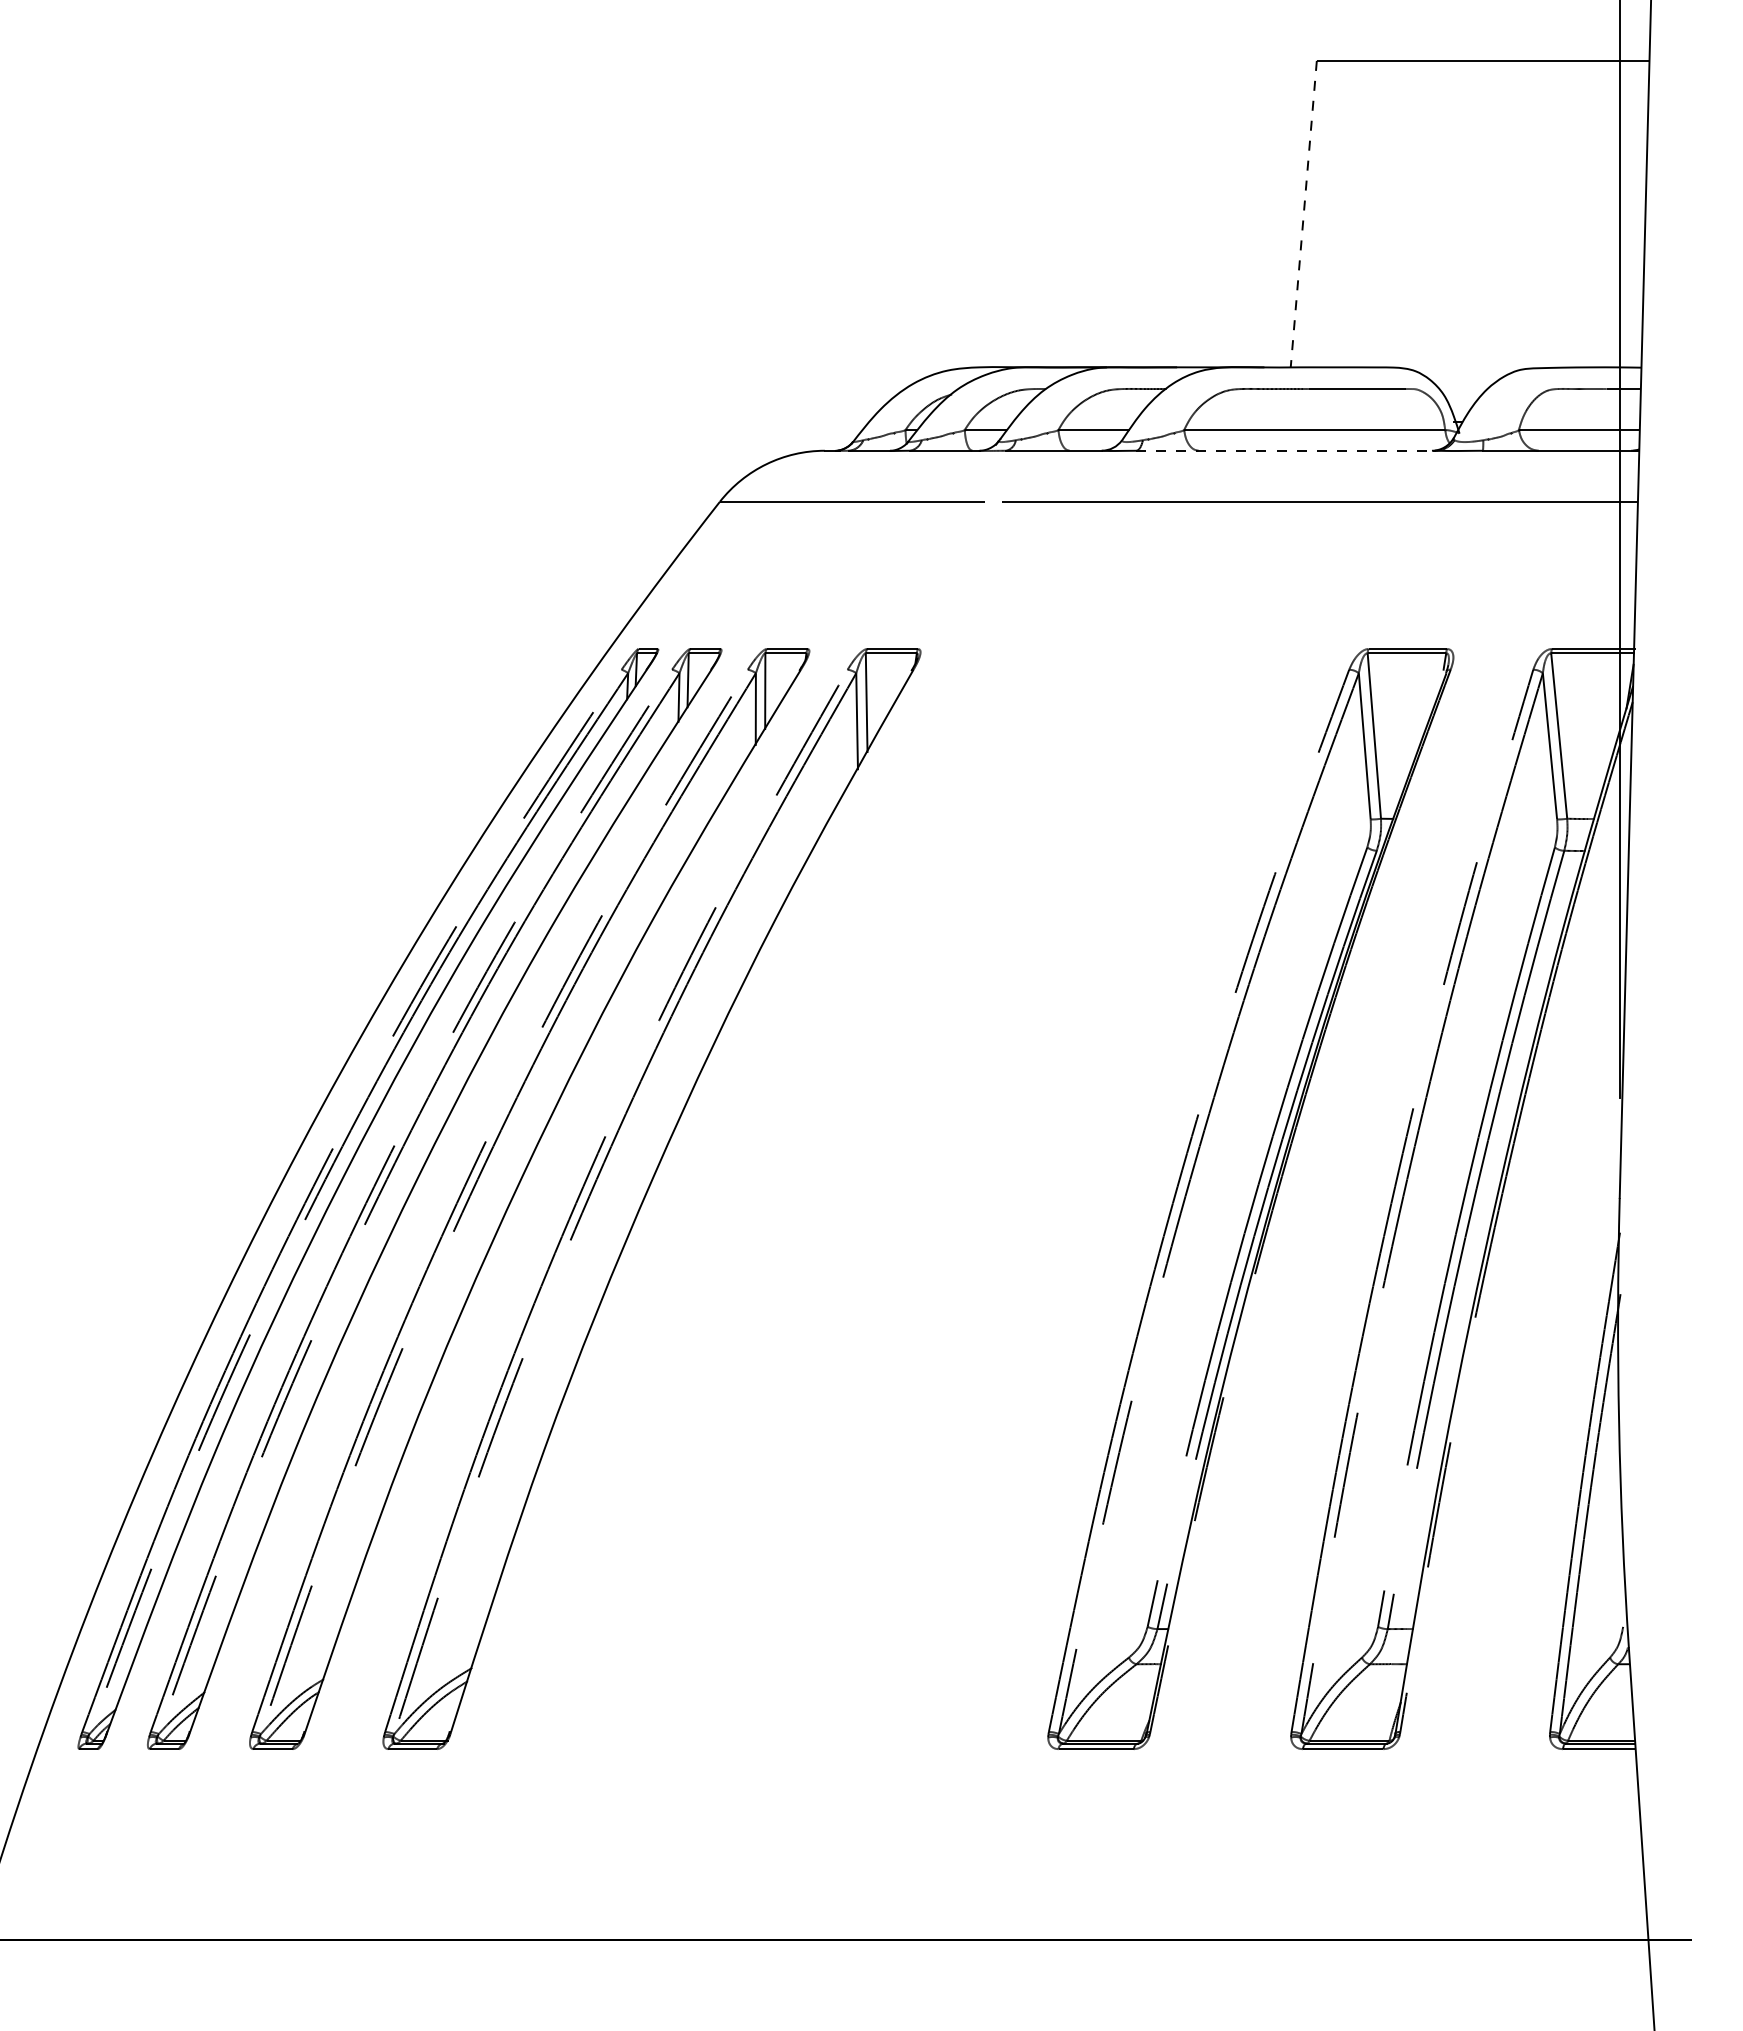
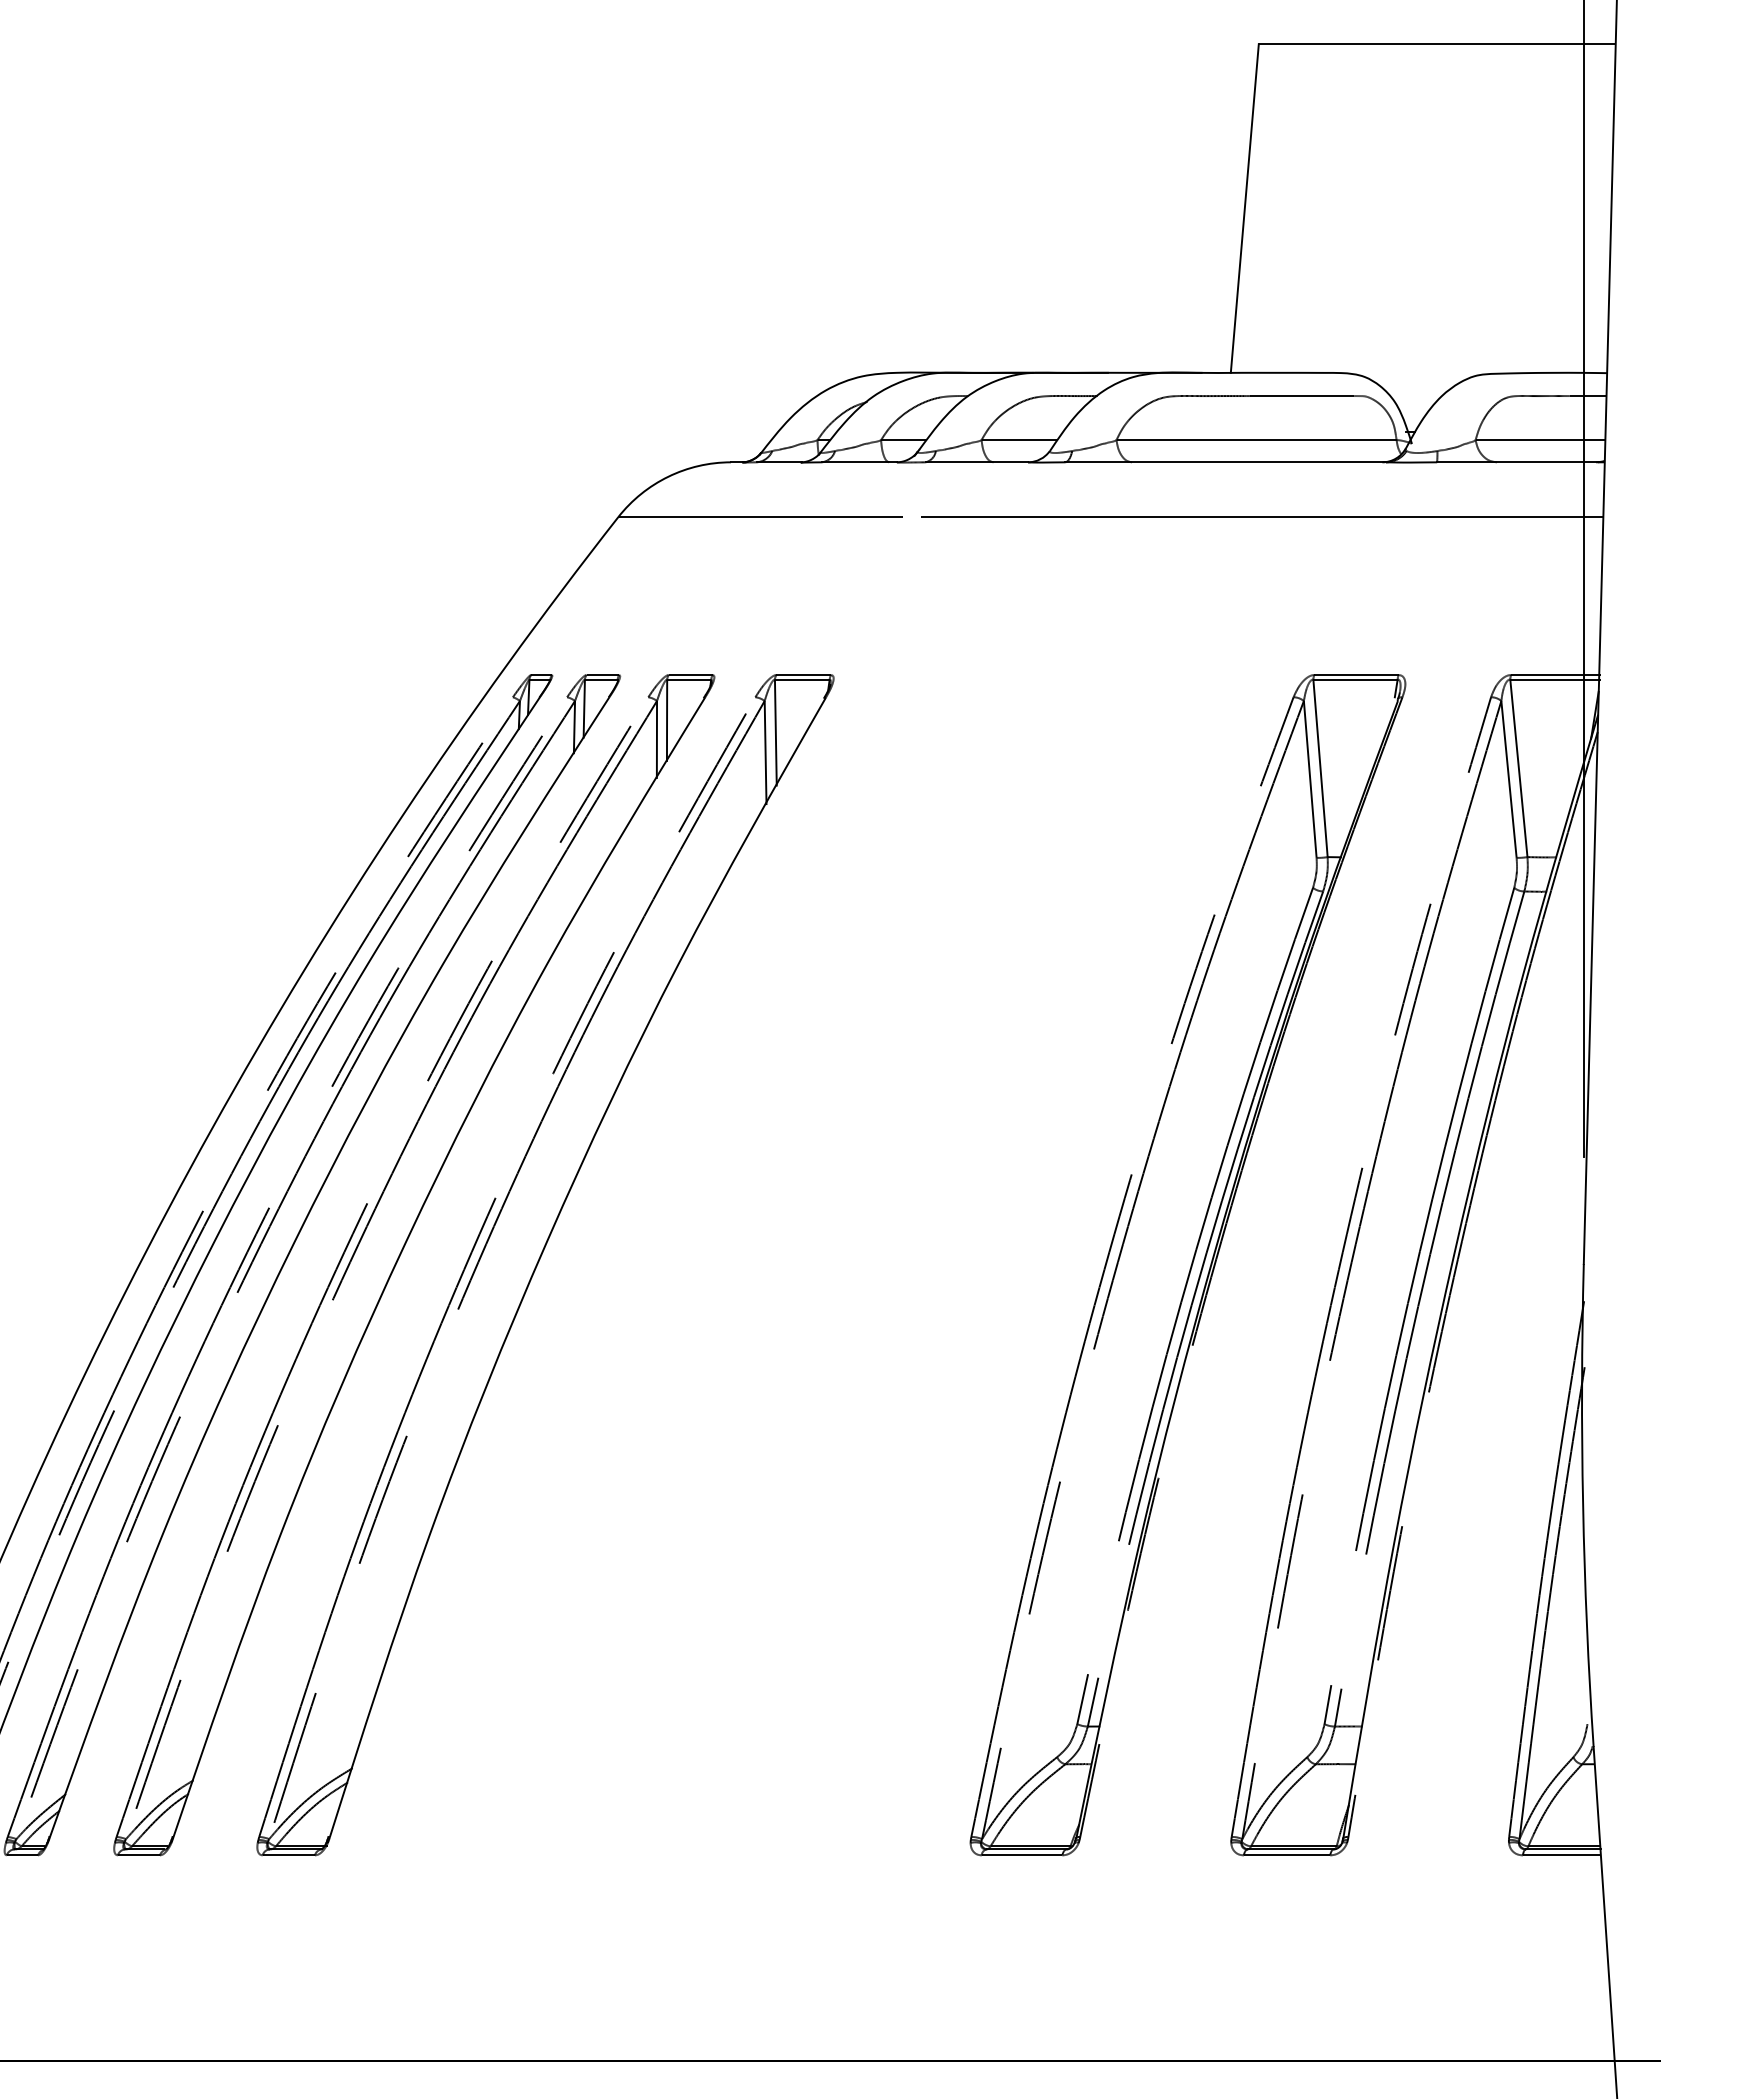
line: (1303, 214) -> (1244, 208), dashed -> solid
line: (1286, 450) -> (1226, 462), dashed -> solid

